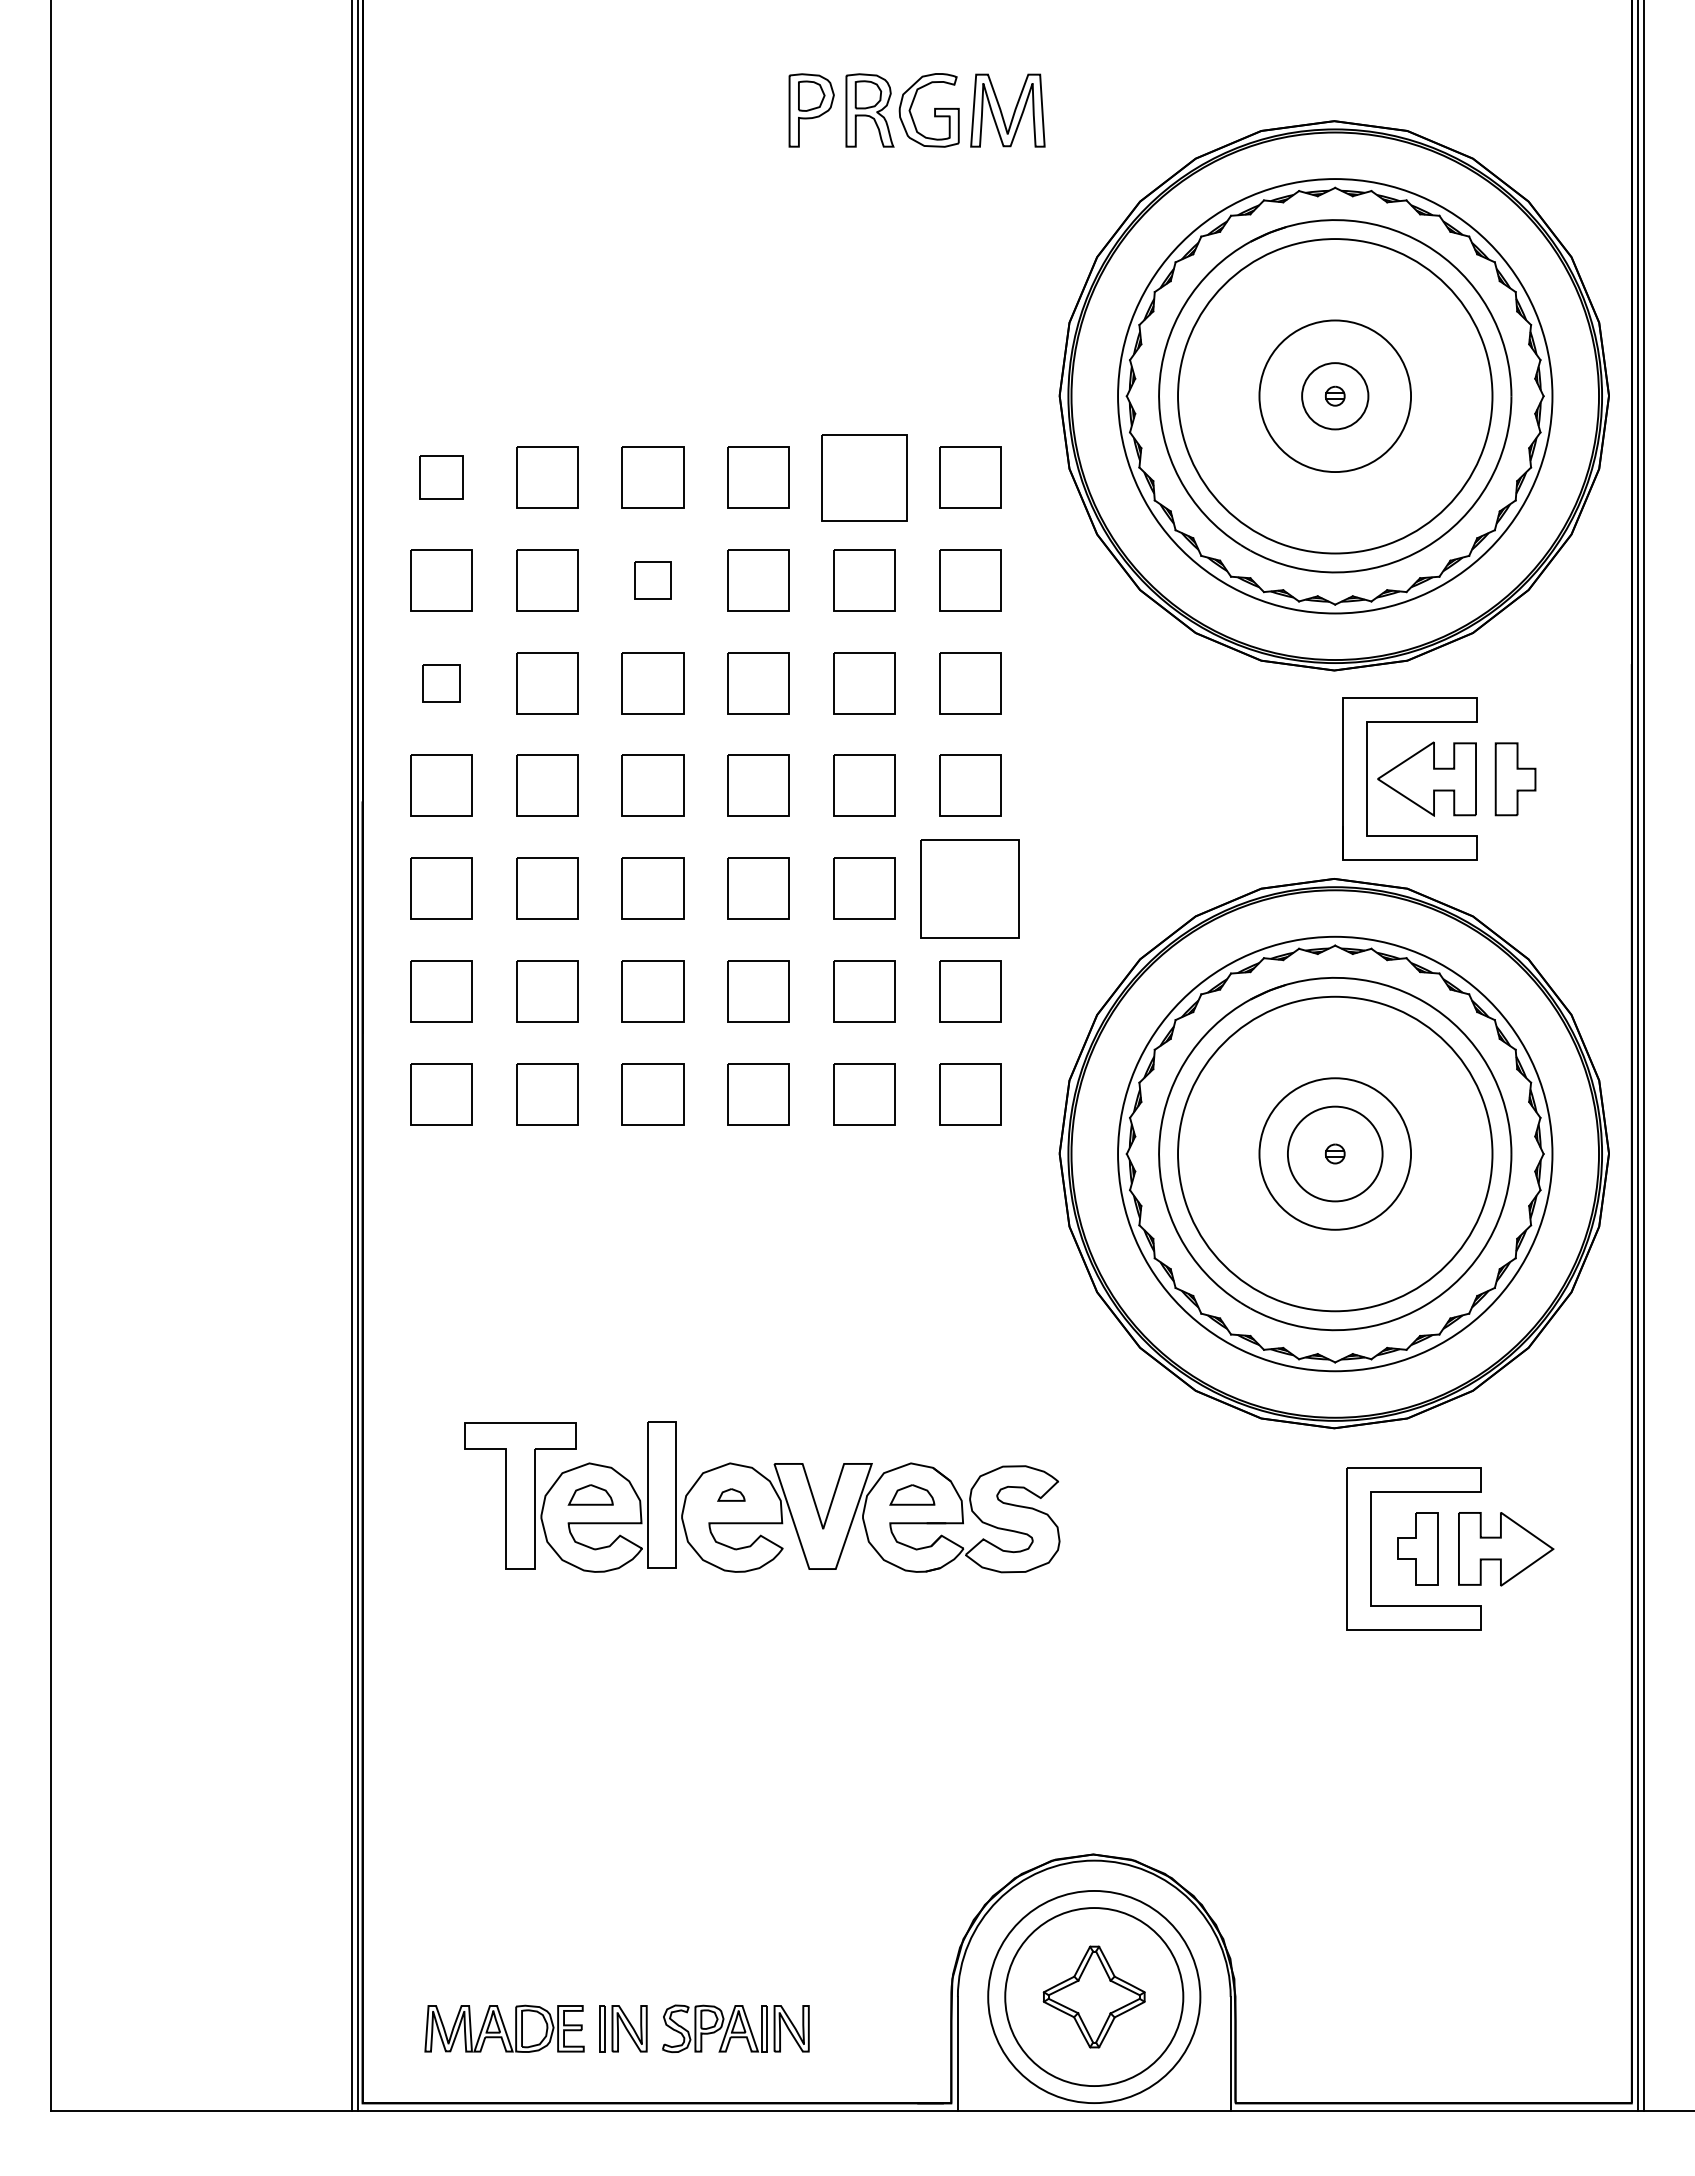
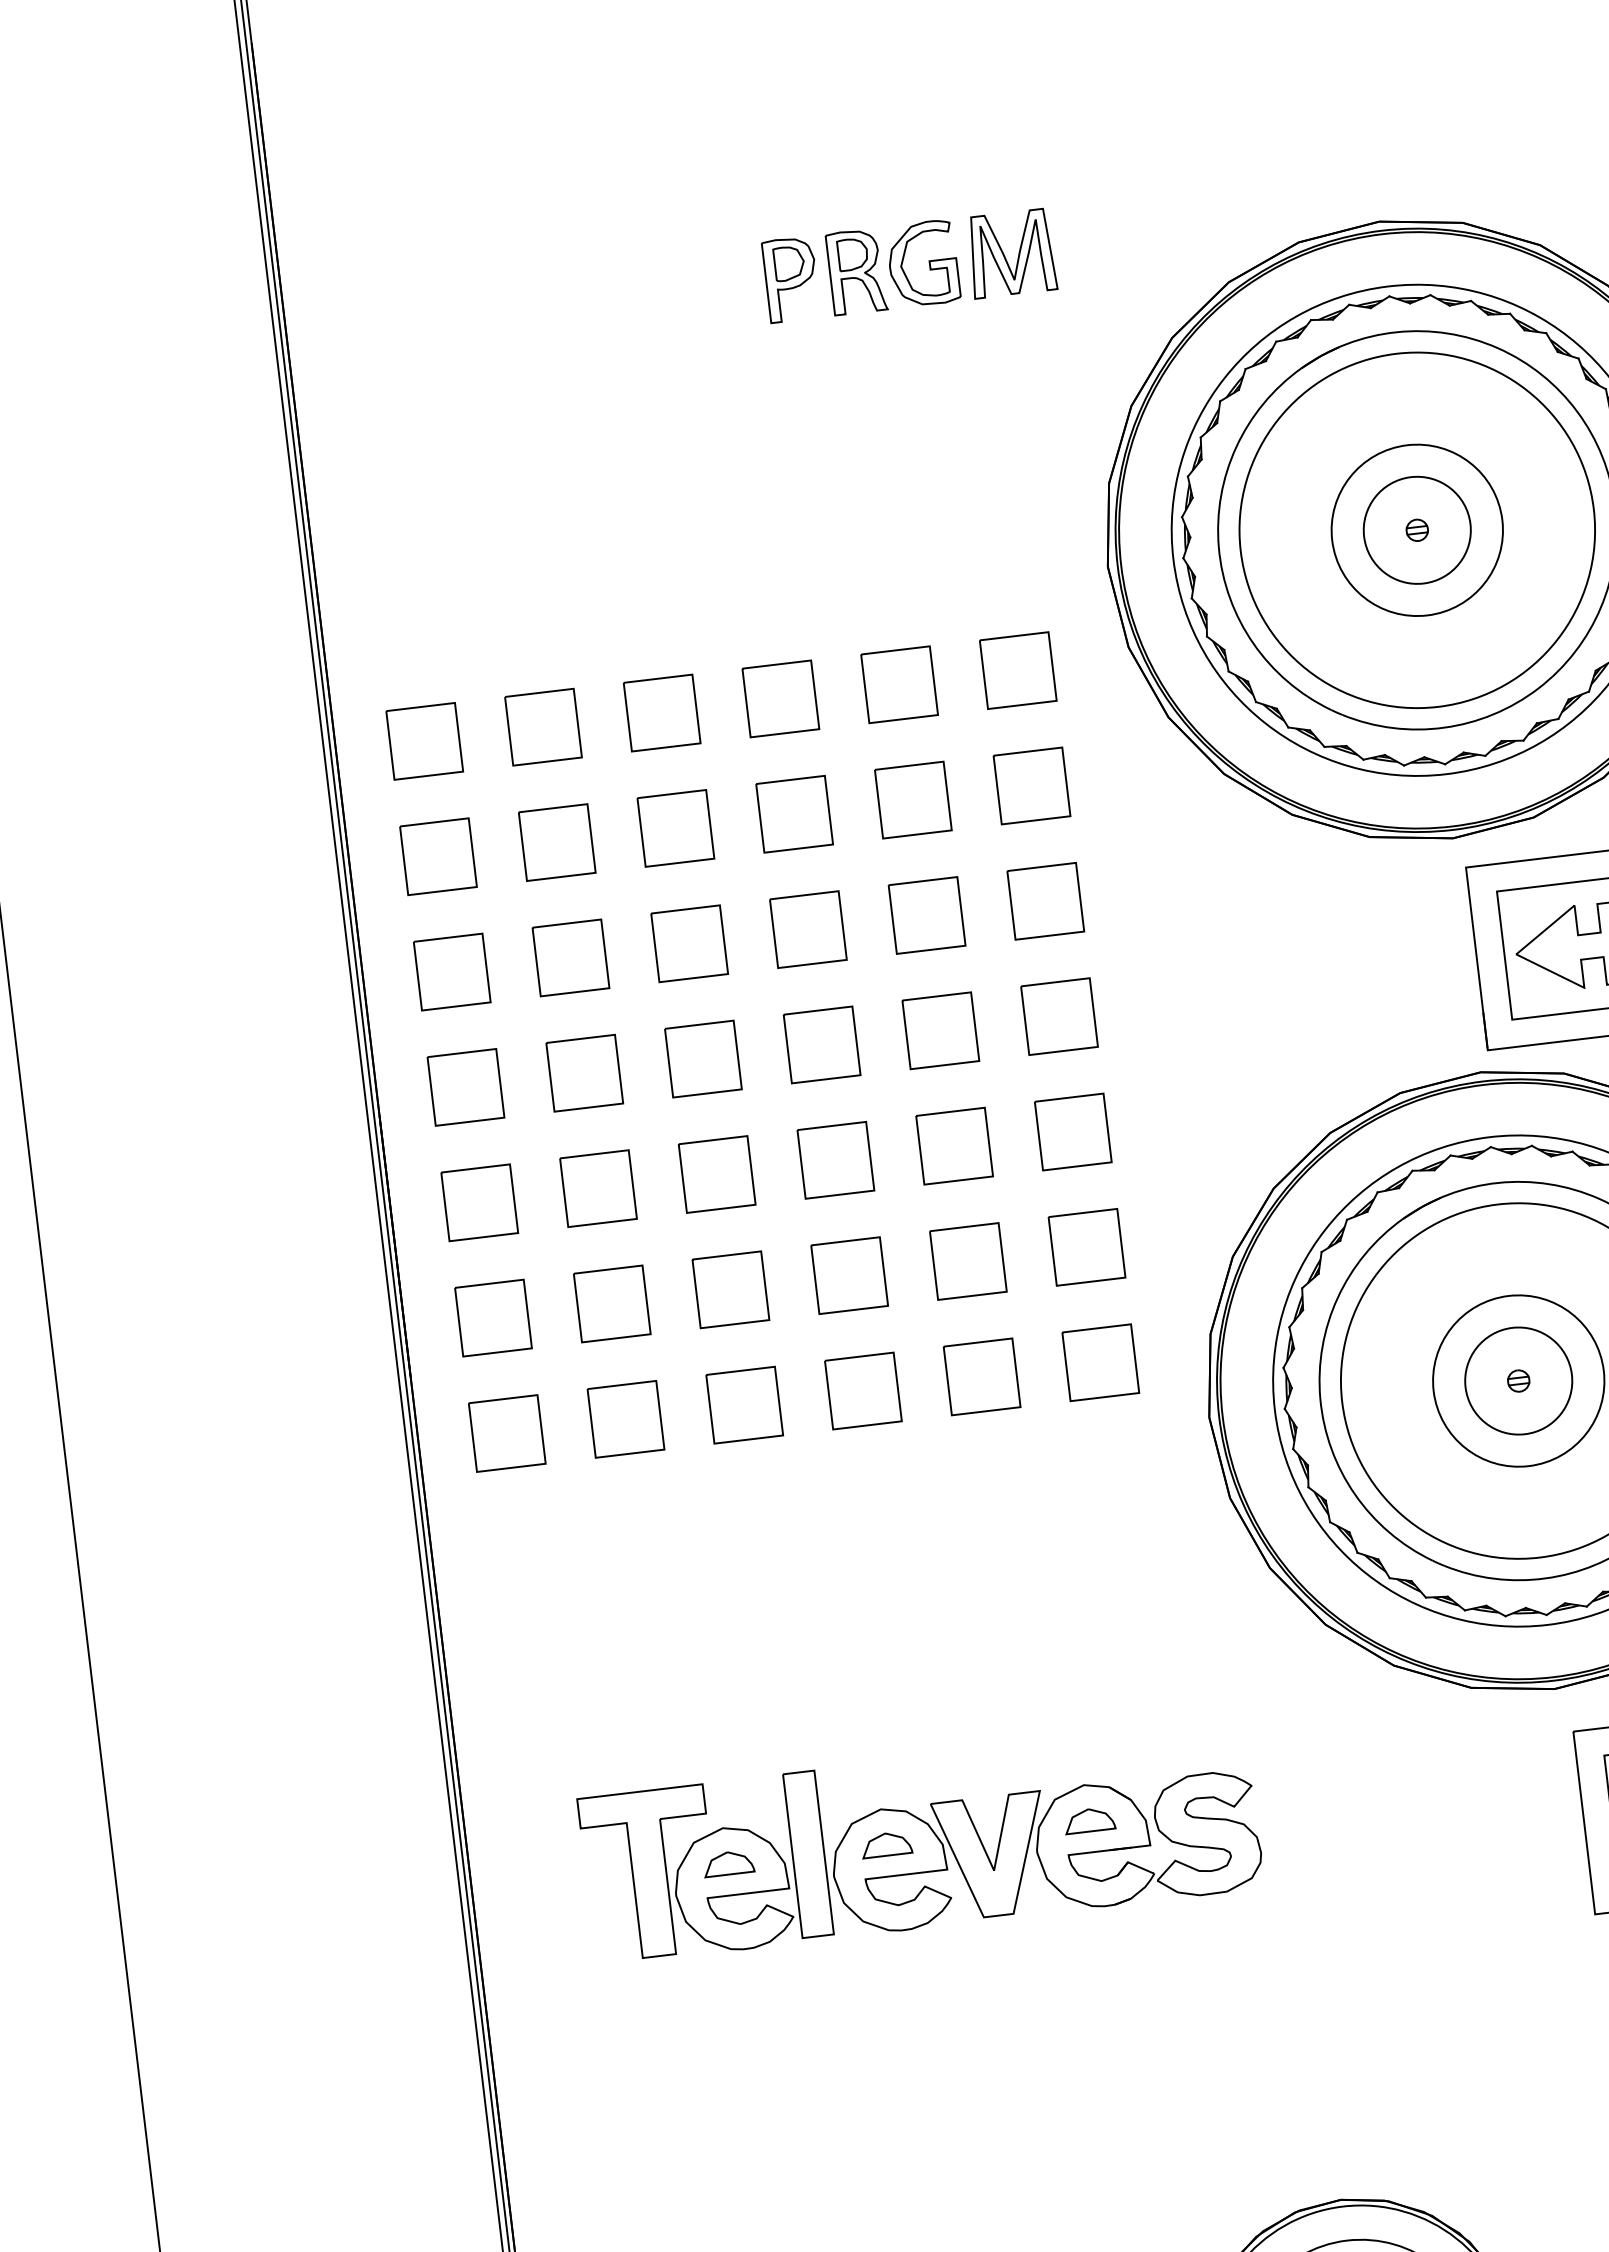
circle: (1334, 395) -> (1416, 529), size x1.43
part: (441, 477) -> (424, 741), size x1.43
part: (864, 477) -> (899, 684), size x0.71
part: (652, 580) -> (675, 828), size x1.67
part: (441, 683) -> (452, 972), size x1.67
part: (970, 888) -> (1073, 1131), size x0.62
part: (731, 1494) -> (886, 1844), size x1.67

